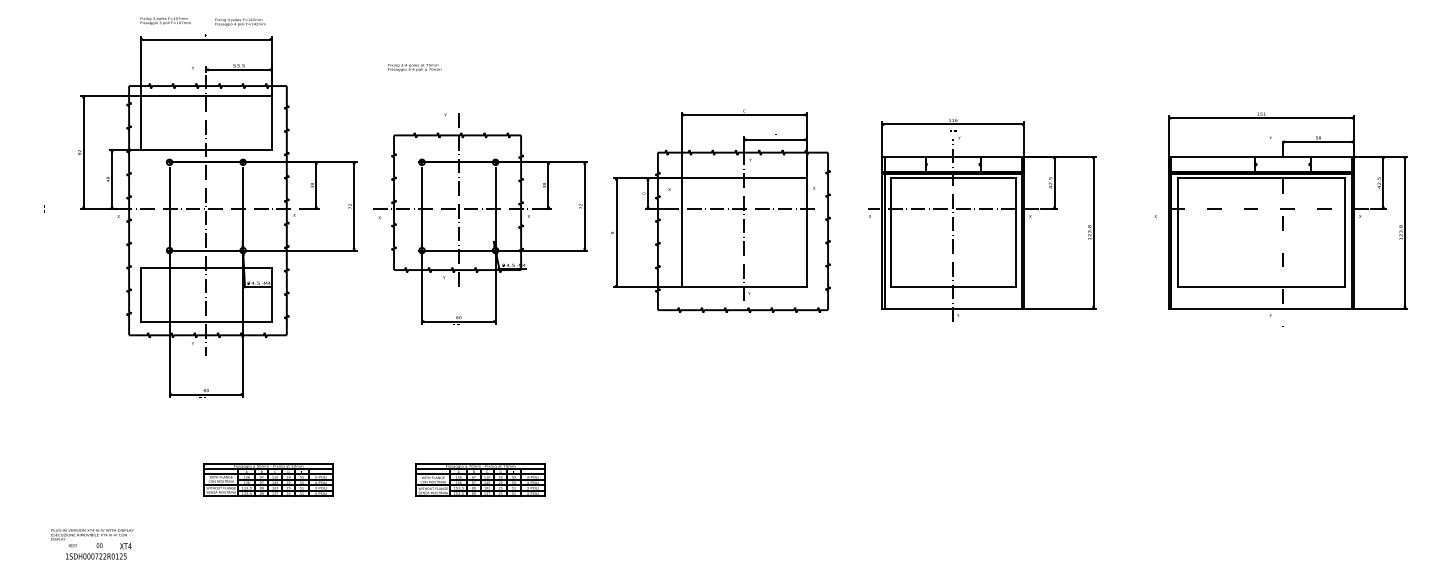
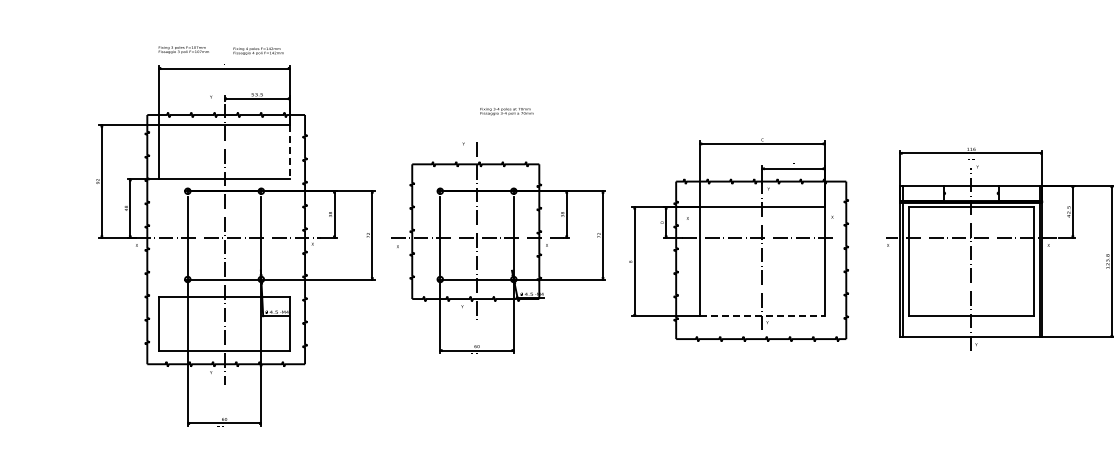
text: (414, 67) -> (506, 111), moved
line: (271, 123) -> (289, 152), solid -> dashed
line: (744, 287) -> (762, 316), solid -> dashed

